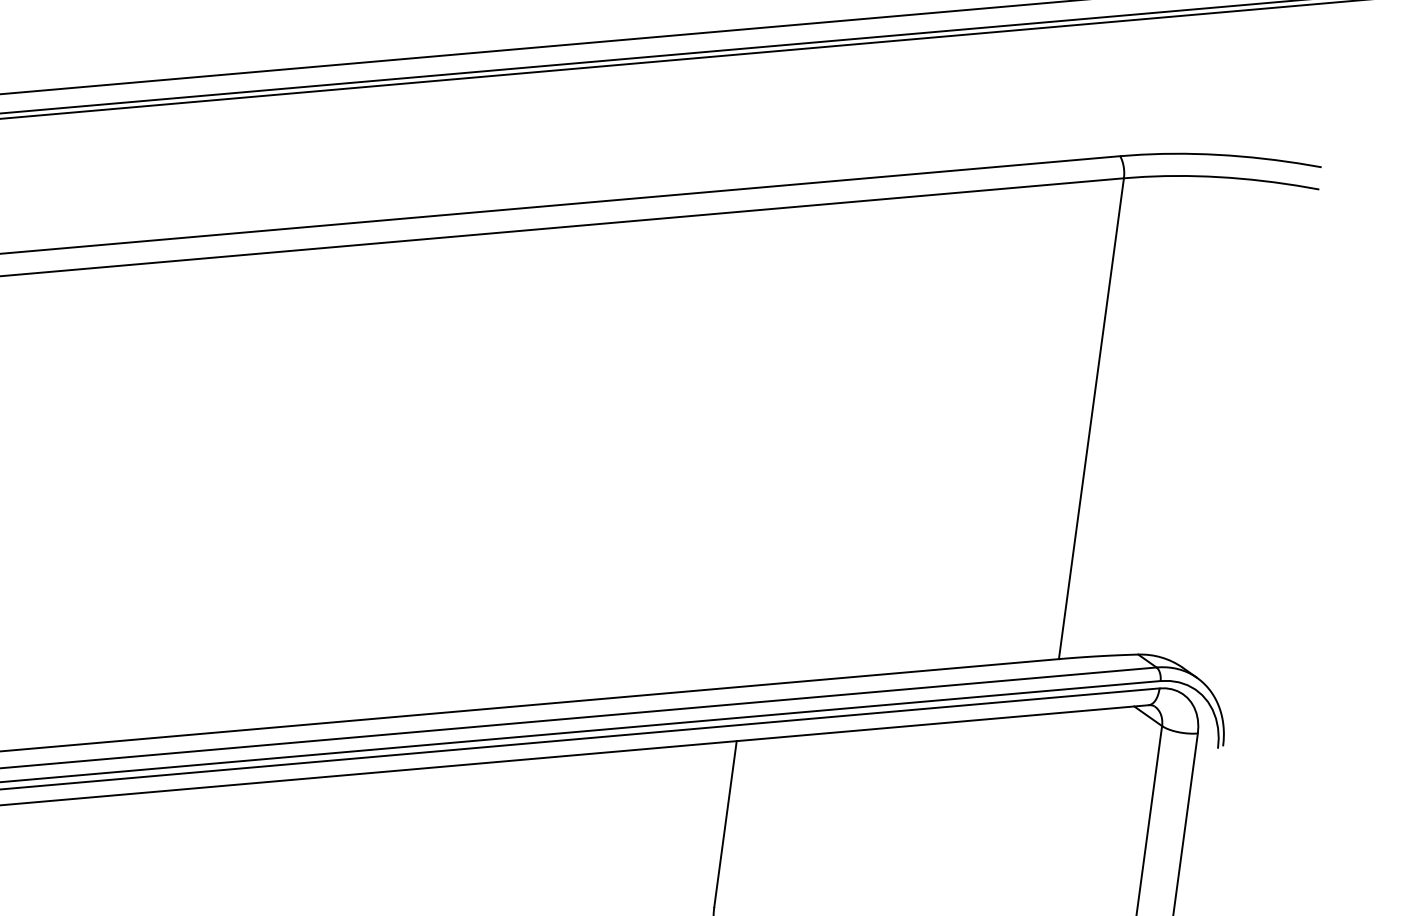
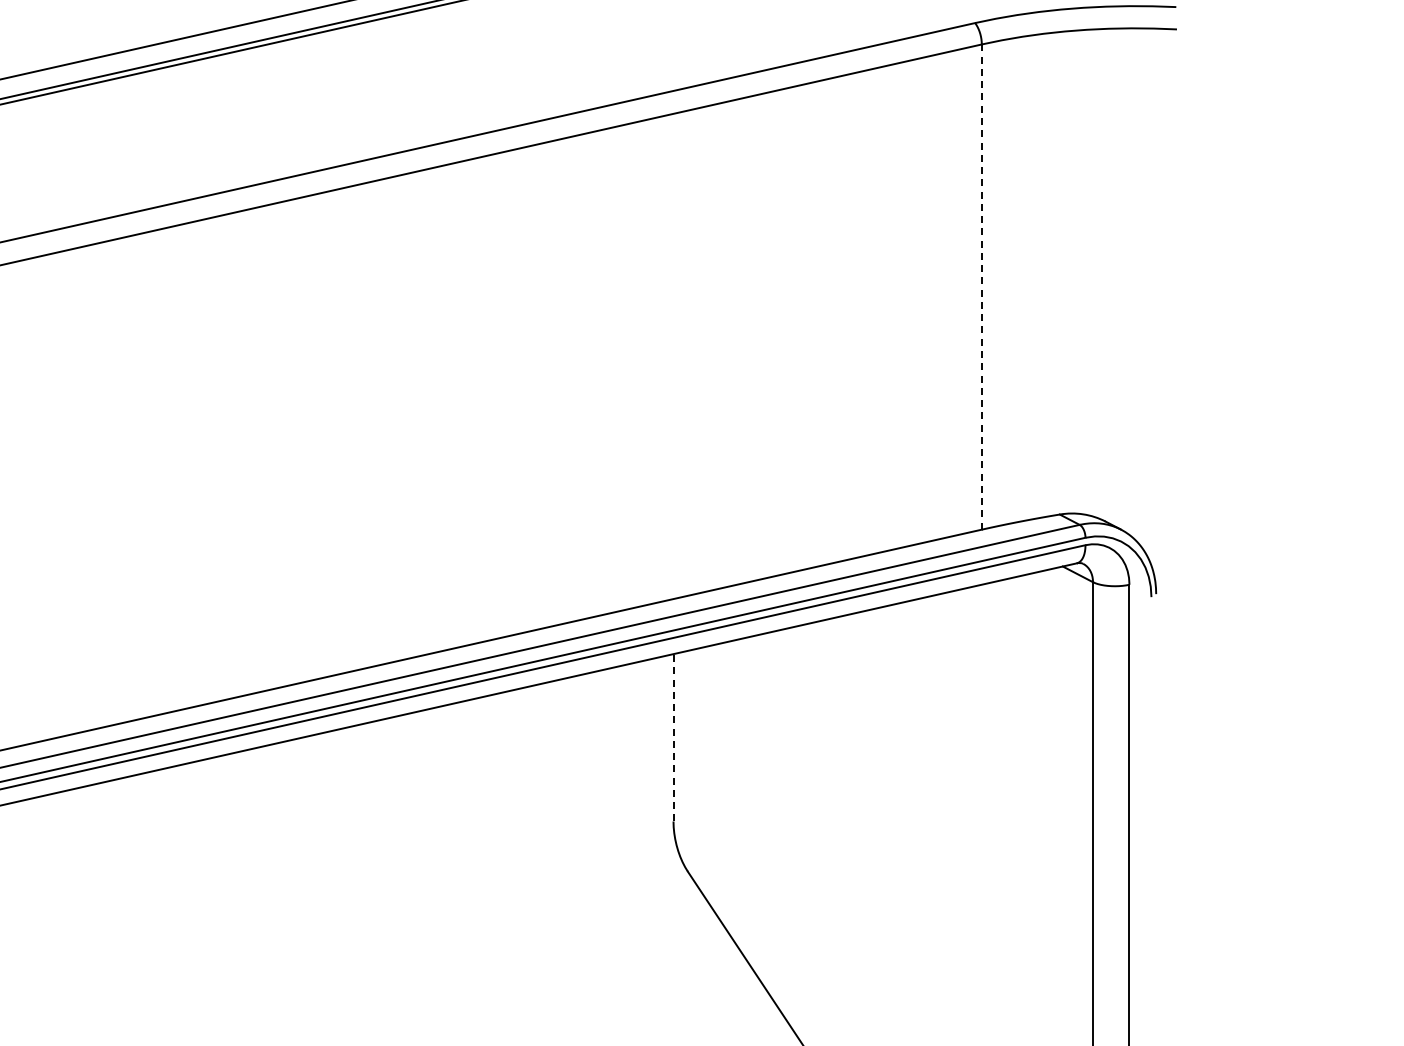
line: (1091, 419) -> (981, 287), solid -> dashed
line: (725, 823) -> (673, 737), solid -> dashed

